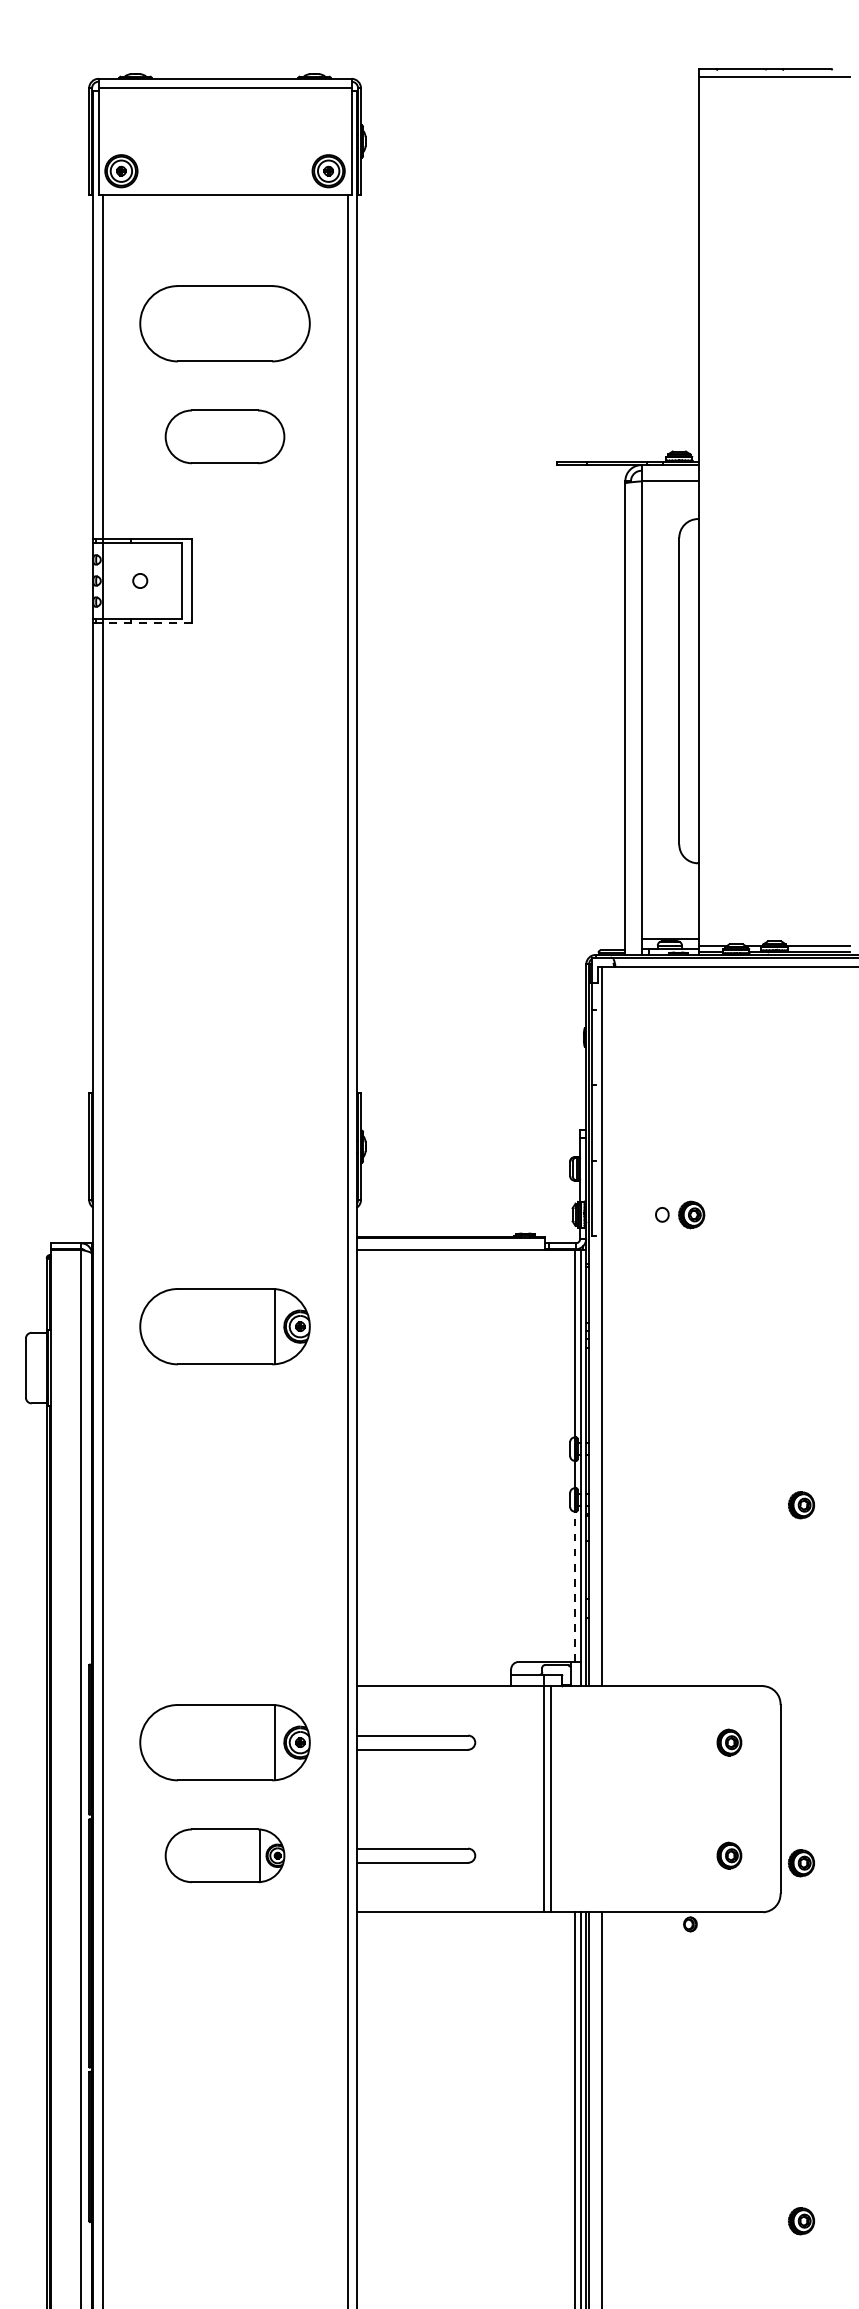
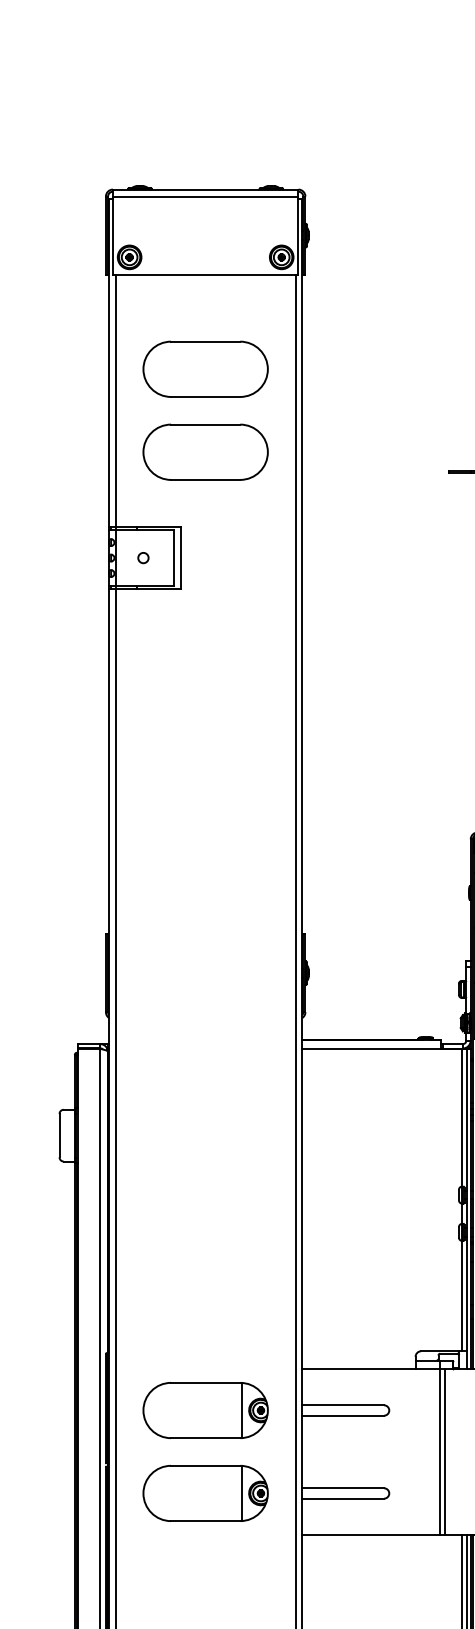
part: (224, 436) -> (205, 452), size x1.43
line: (147, 623) -> (148, 589), dashed -> solid
part: (224, 1326) -> (205, 1105), removed
line: (574, 1586) -> (462, 1295), dashed -> solid
part: (224, 1855) -> (205, 1493), size x1.43

